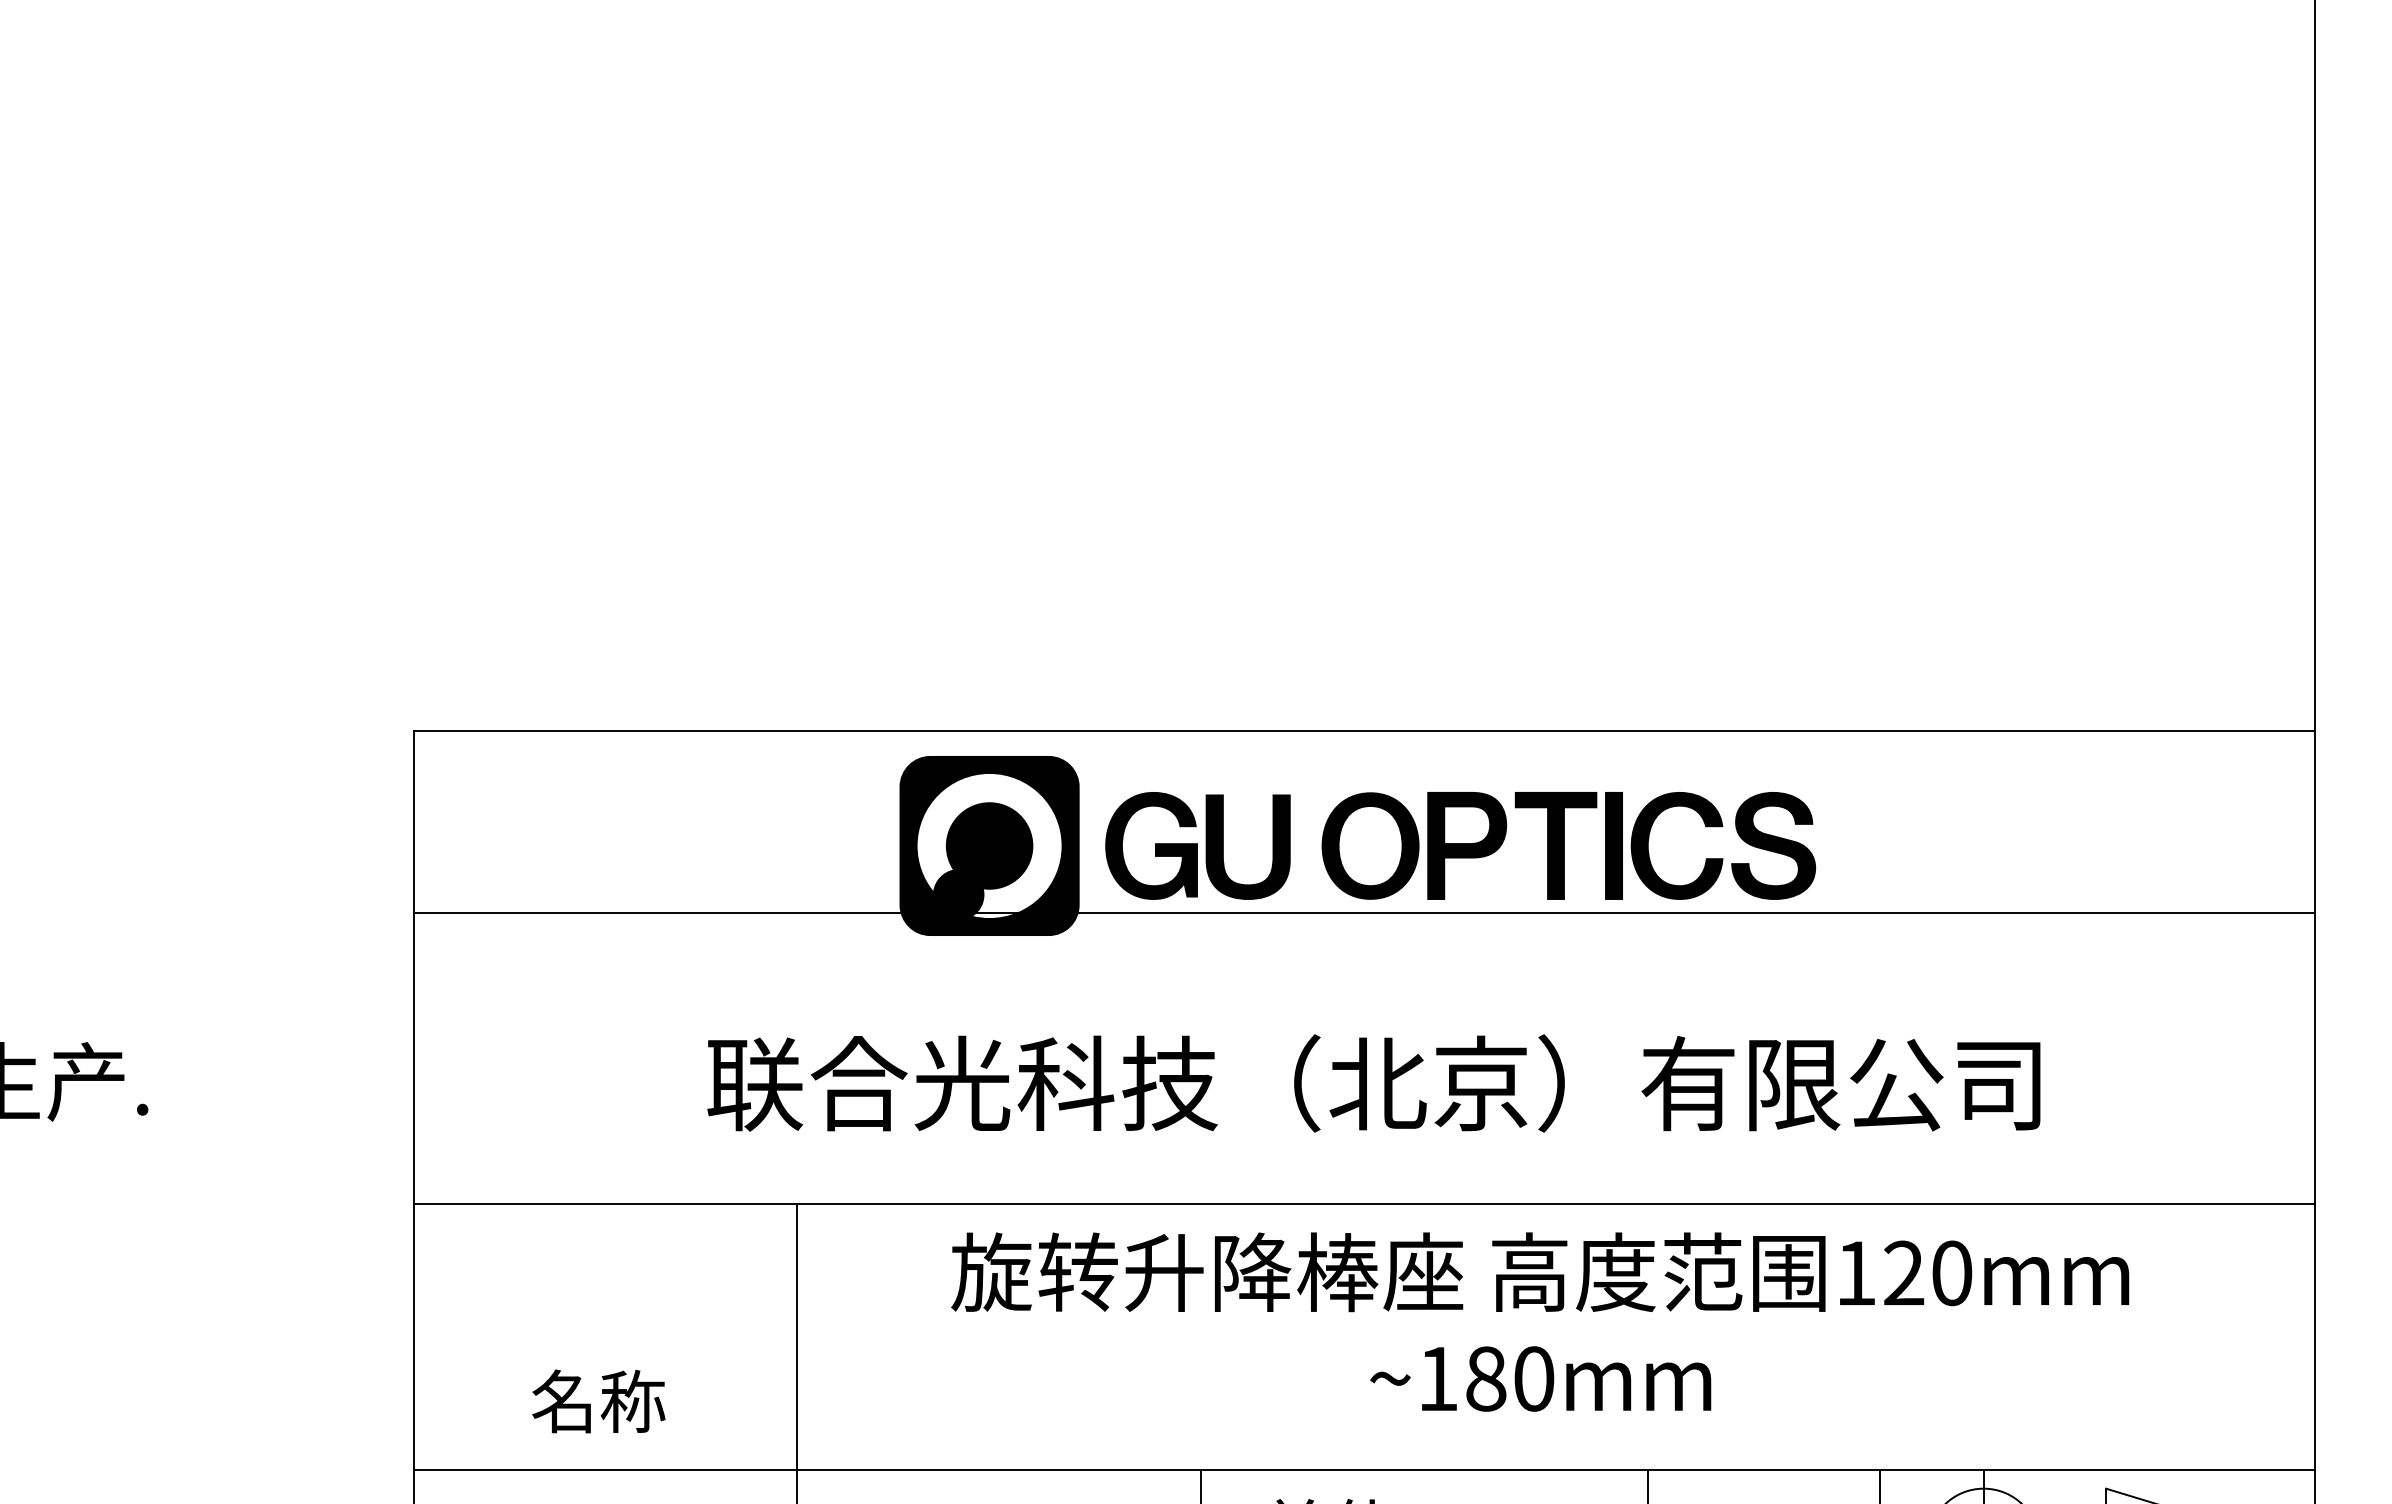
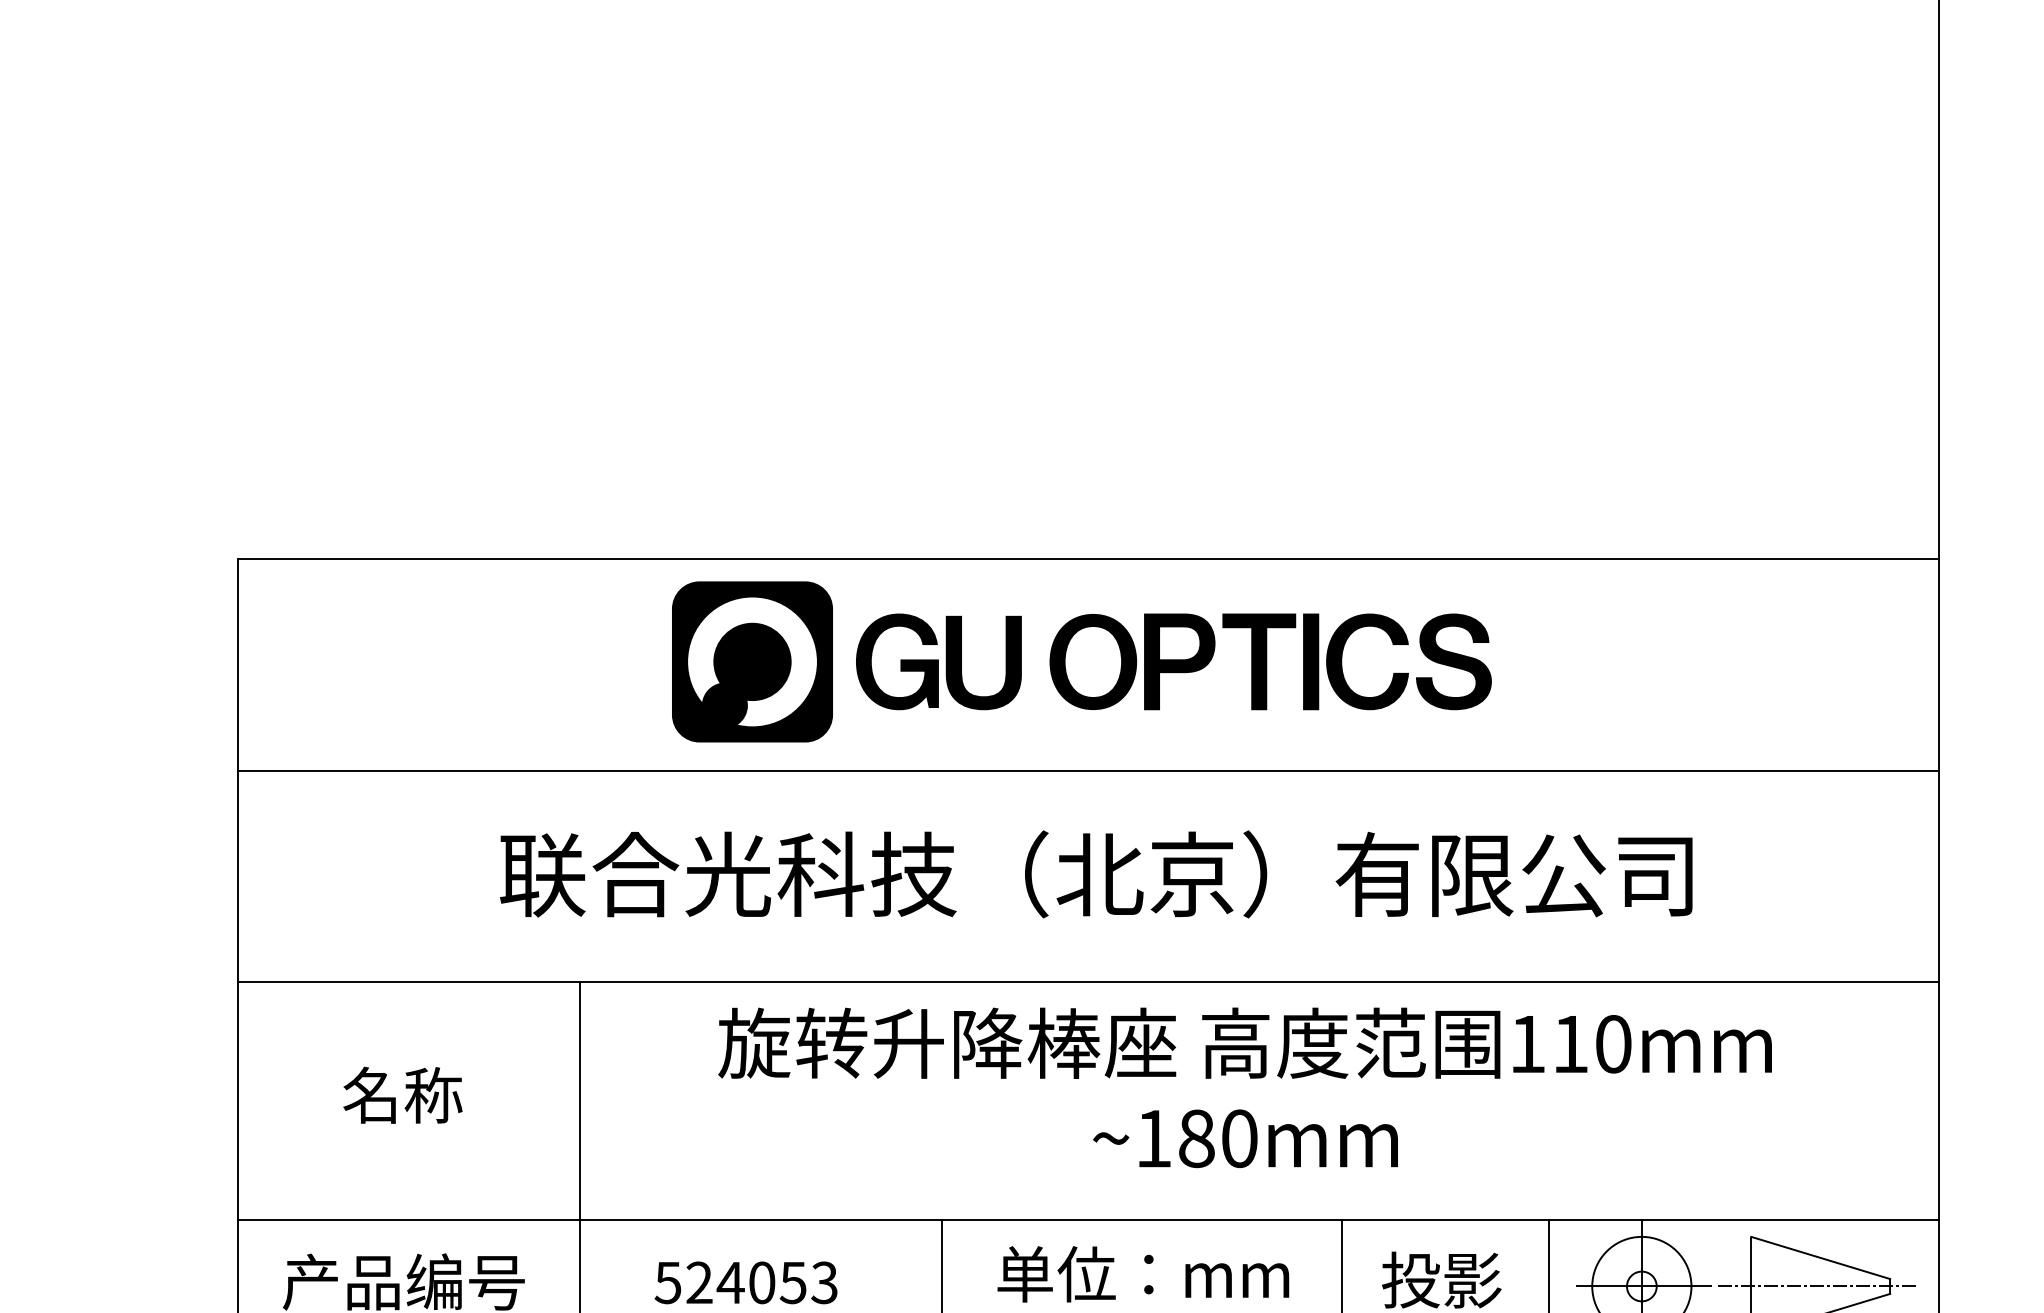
line: (1364, 912) -> (1087, 770), moved
text: (1904, 1272) -> (1570, 1043), 120mm -> 110mm
text: (598, 1401) -> (402, 1095), moved

